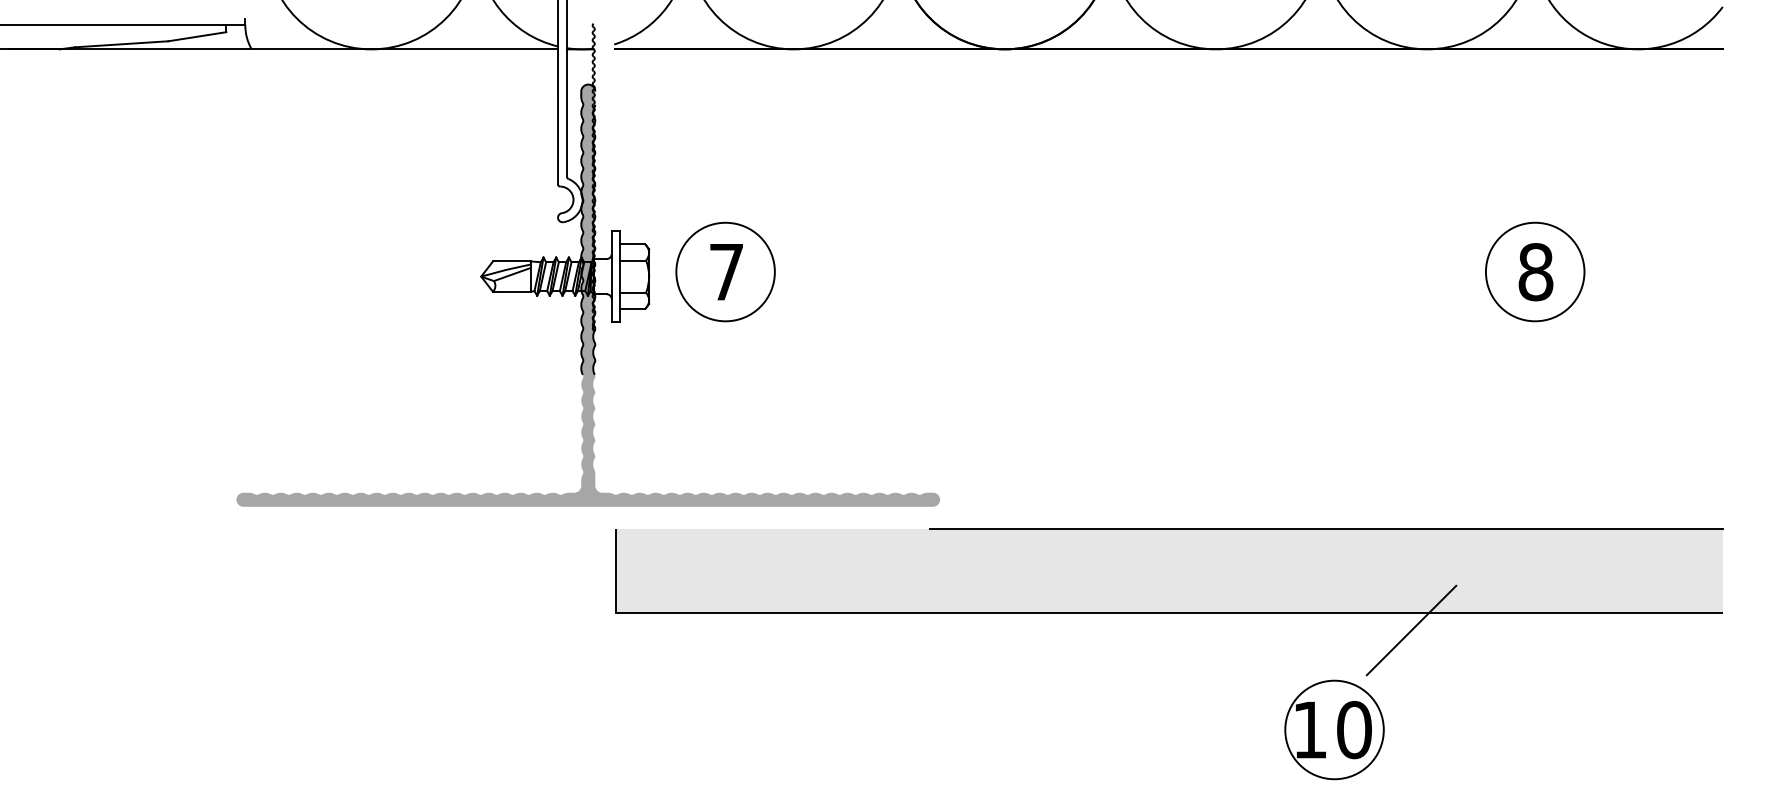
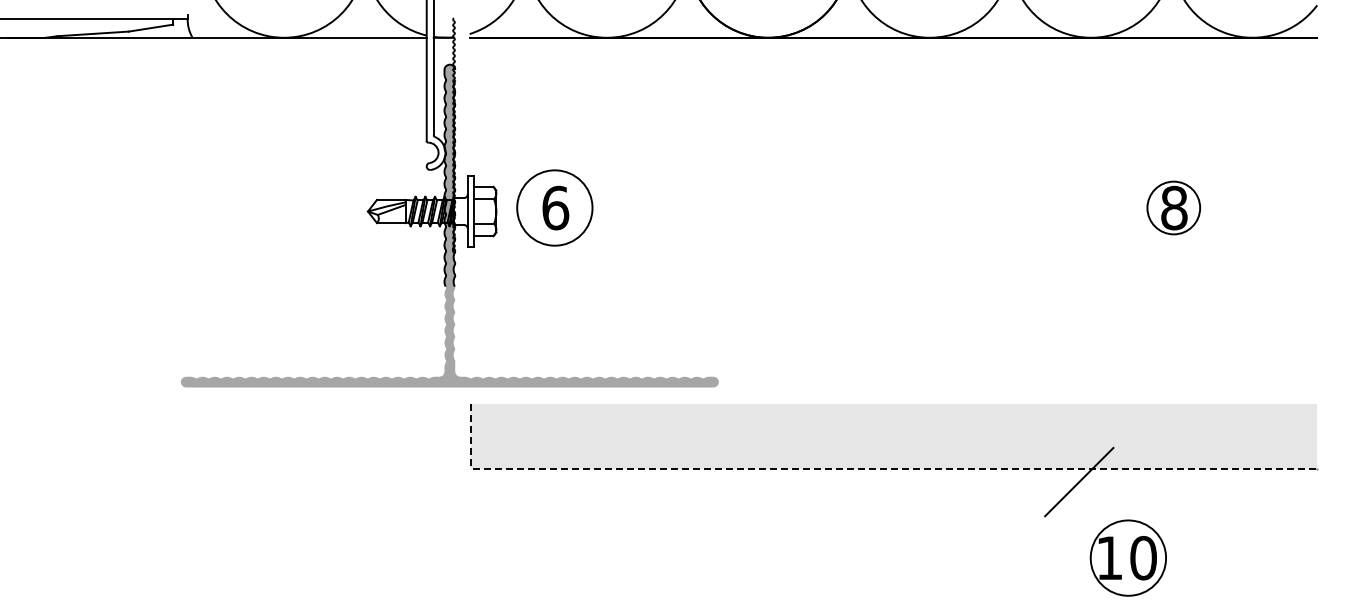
text: (726, 271) -> (555, 207), 7 -> 6
circle: (1534, 271) -> (1173, 207), size x0.7
line: (1325, 529) -> (1013, 404), removed
line: (1128, 612) -> (862, 468), solid -> dashed
part: (1333, 729) -> (1127, 557), moved

